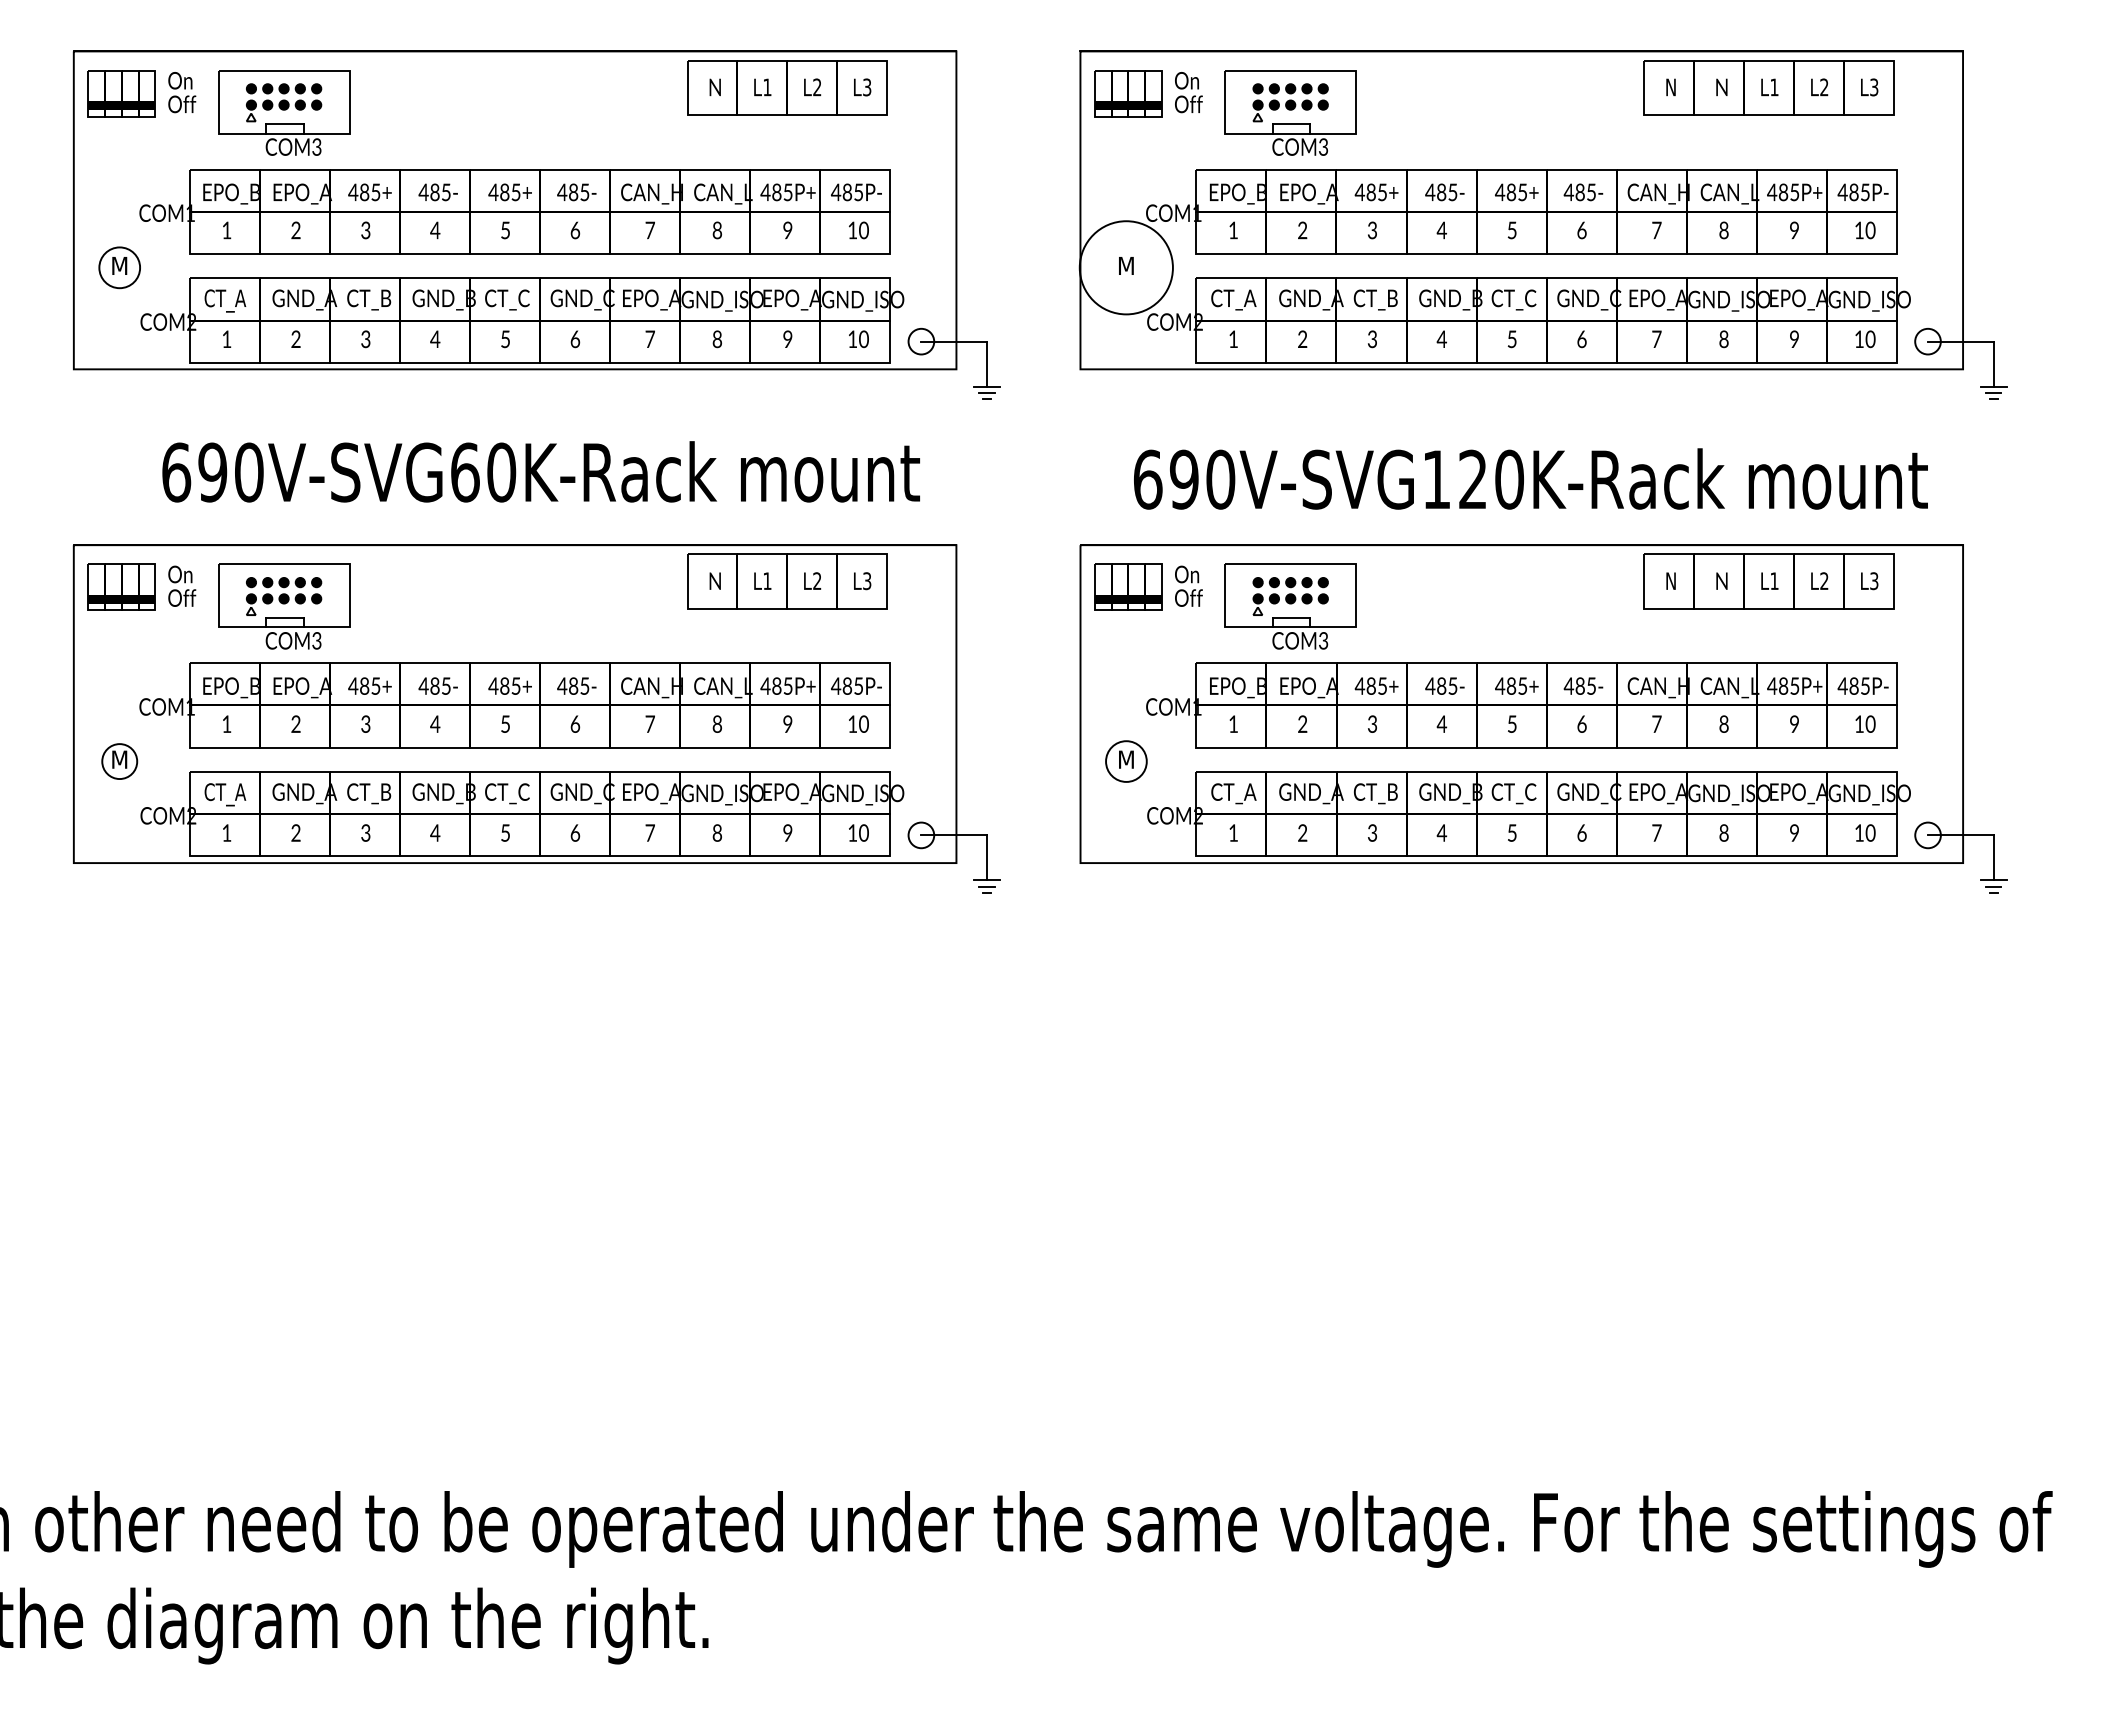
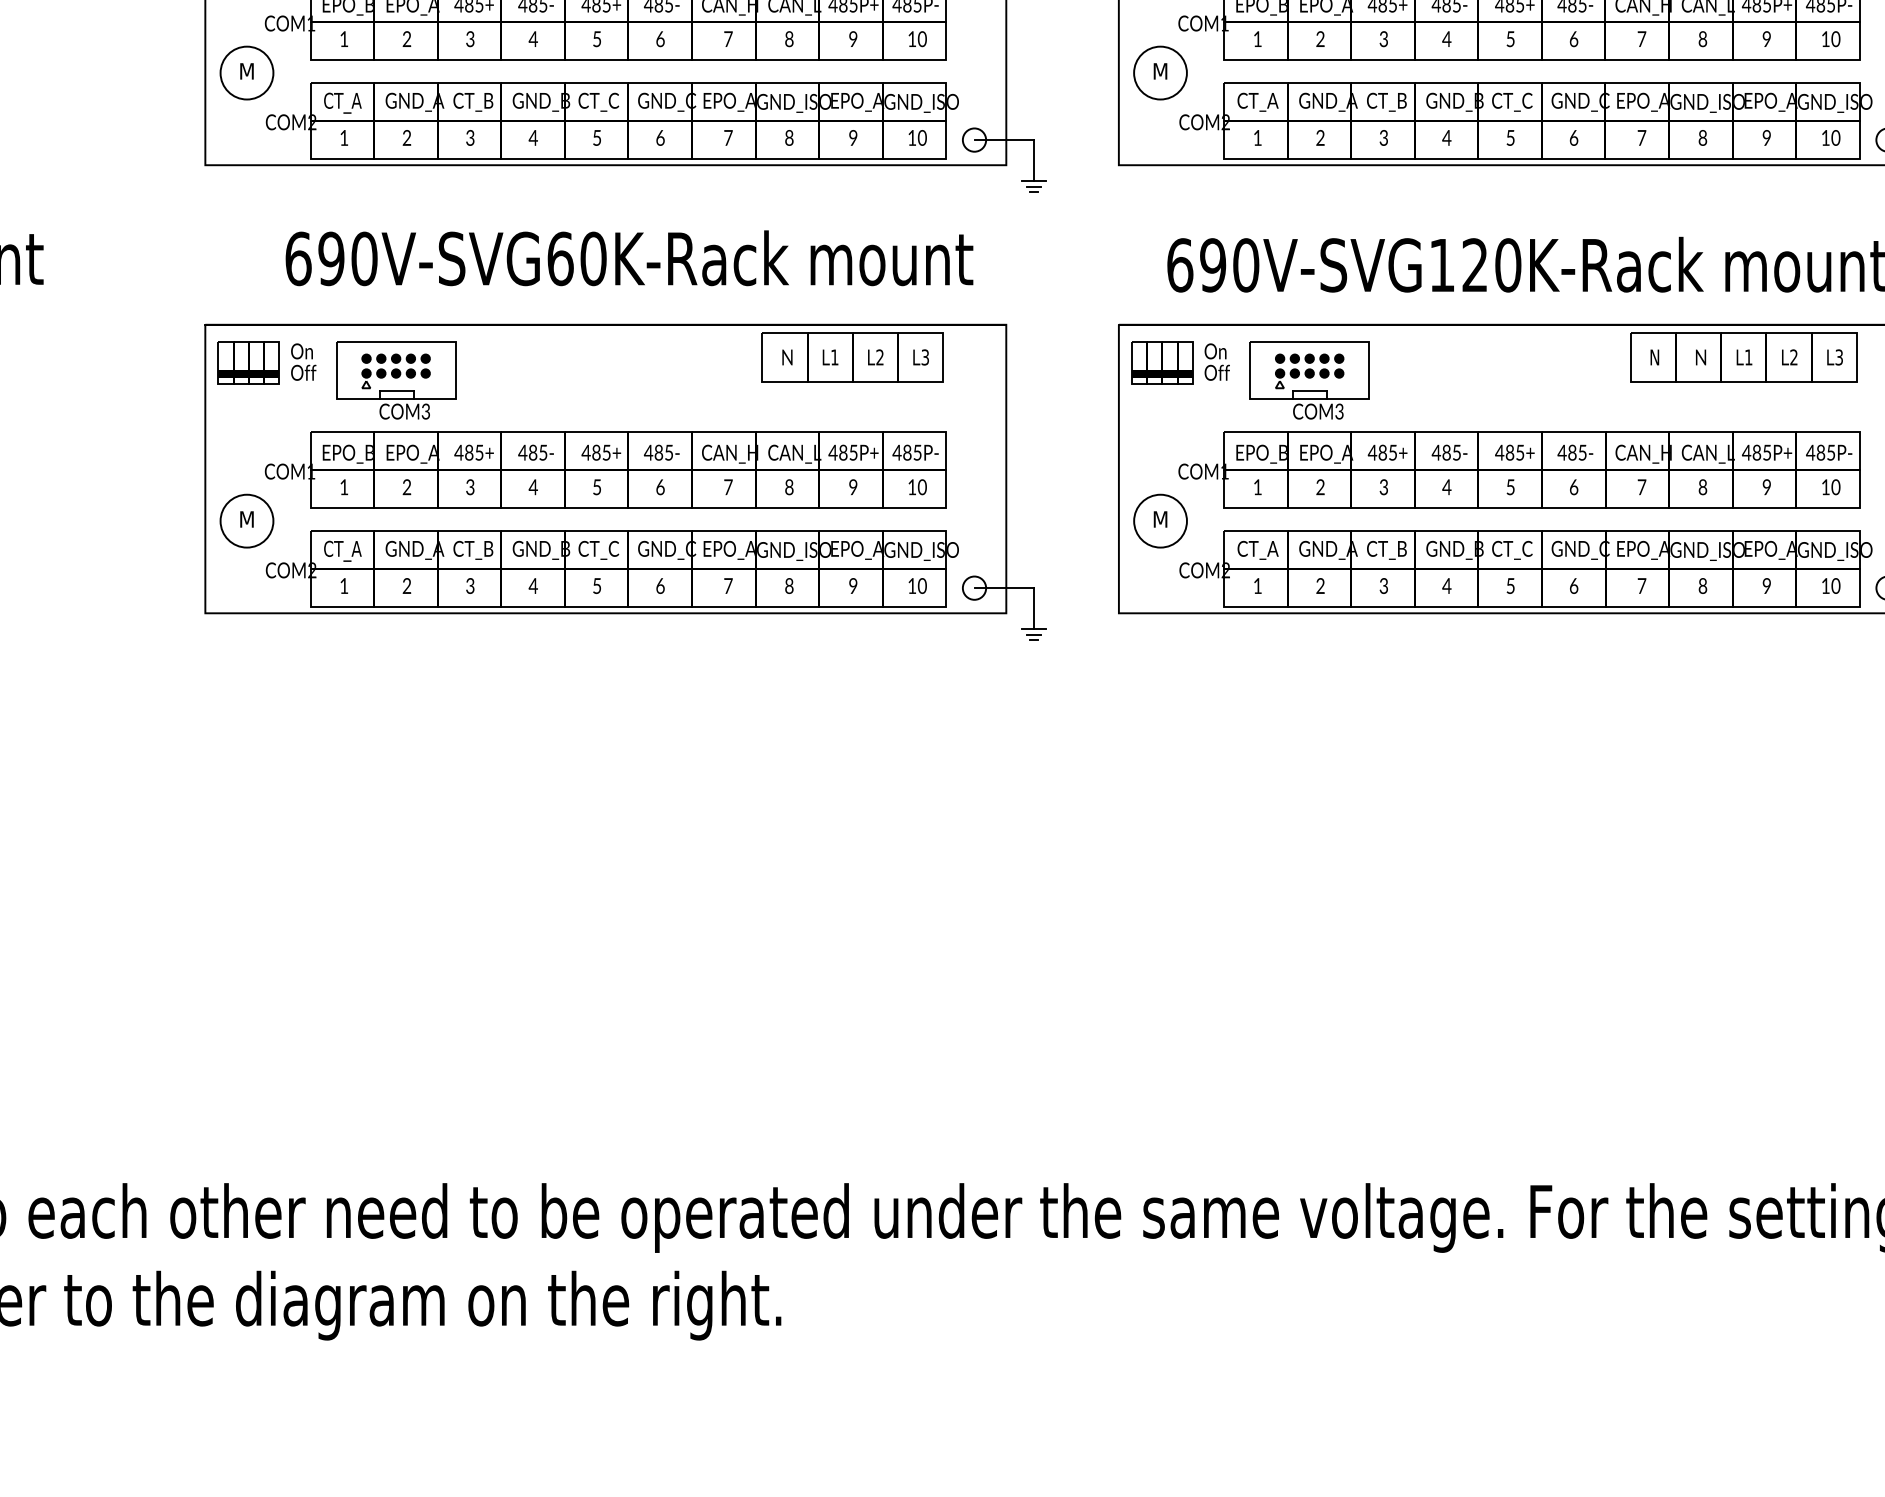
circle: (119, 267) -> (246, 72), size x1.43
circle: (1126, 267) -> (1160, 72), size x0.62
circle: (119, 761) -> (246, 521), size x1.67
circle: (1126, 761) -> (1160, 521), size x1.43

